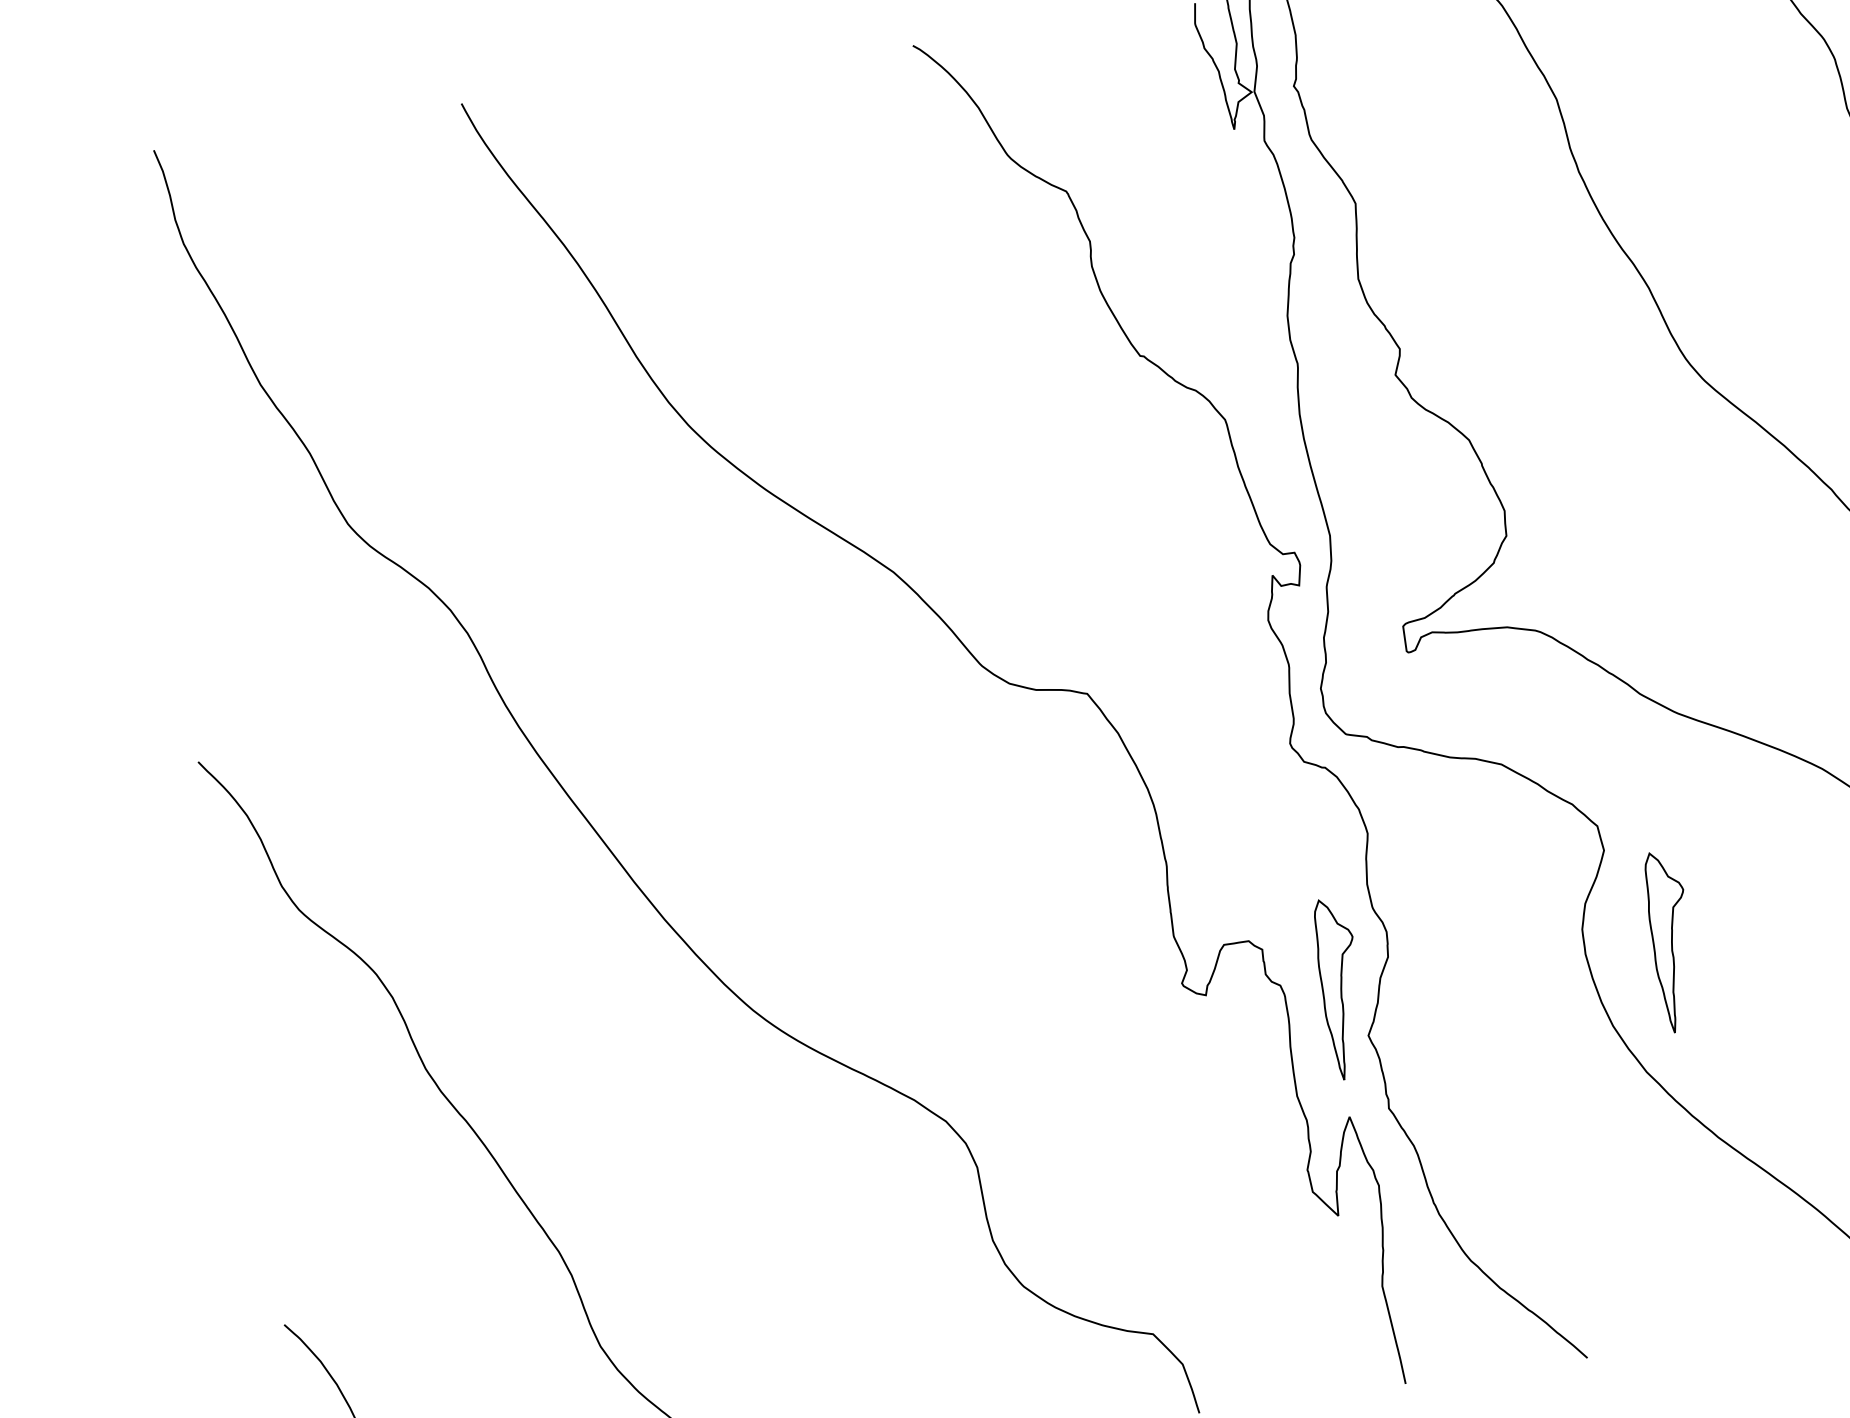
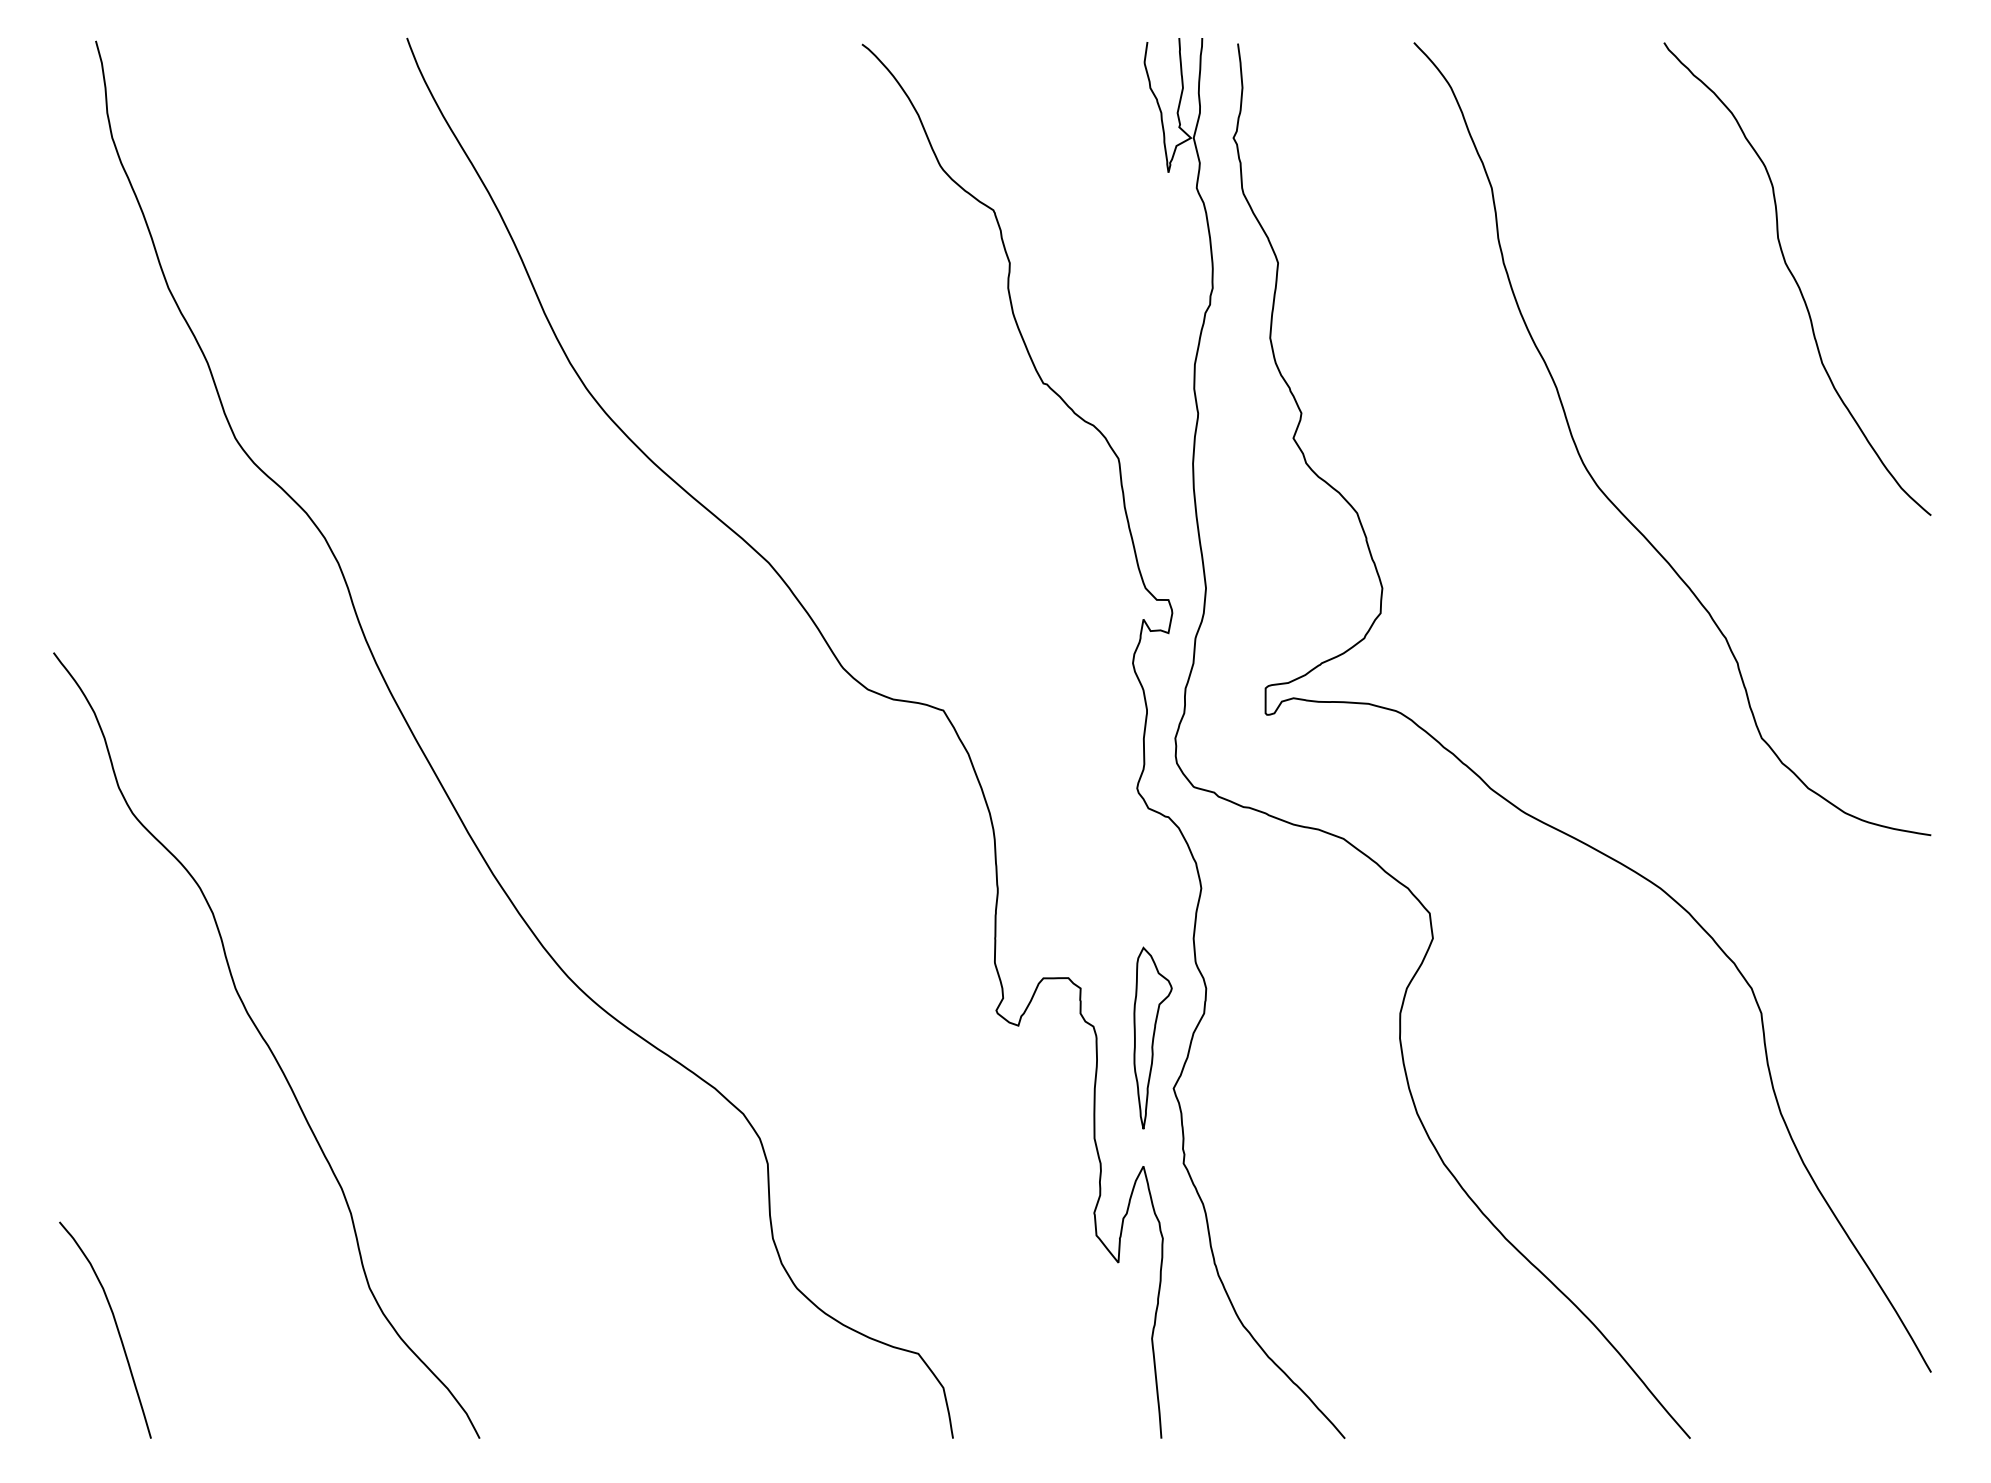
part: (1671, 941) -> (1486, 1037), removed

